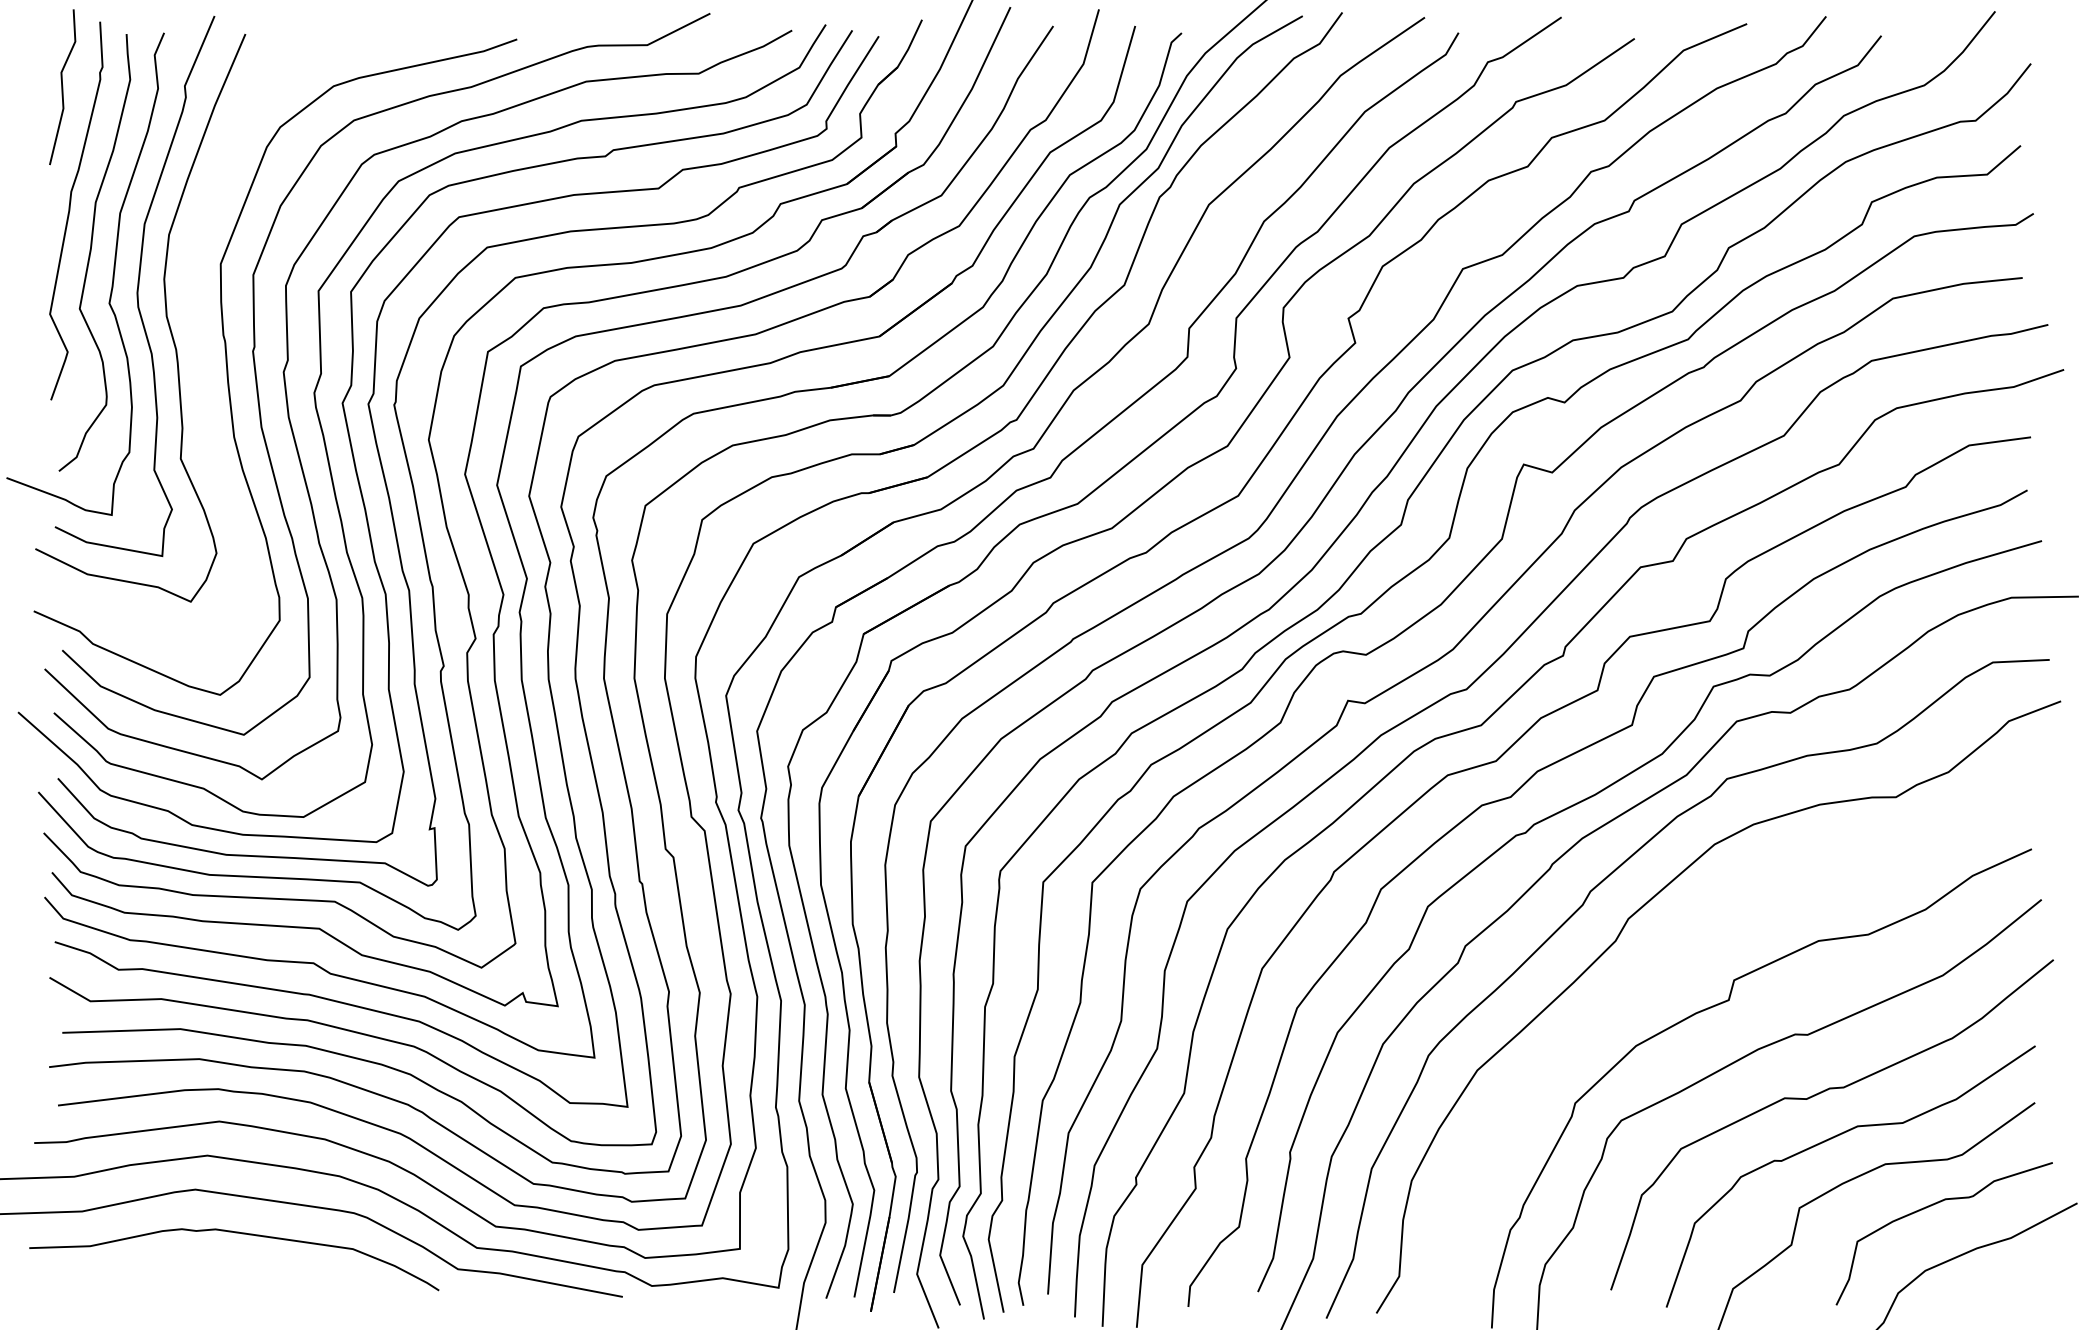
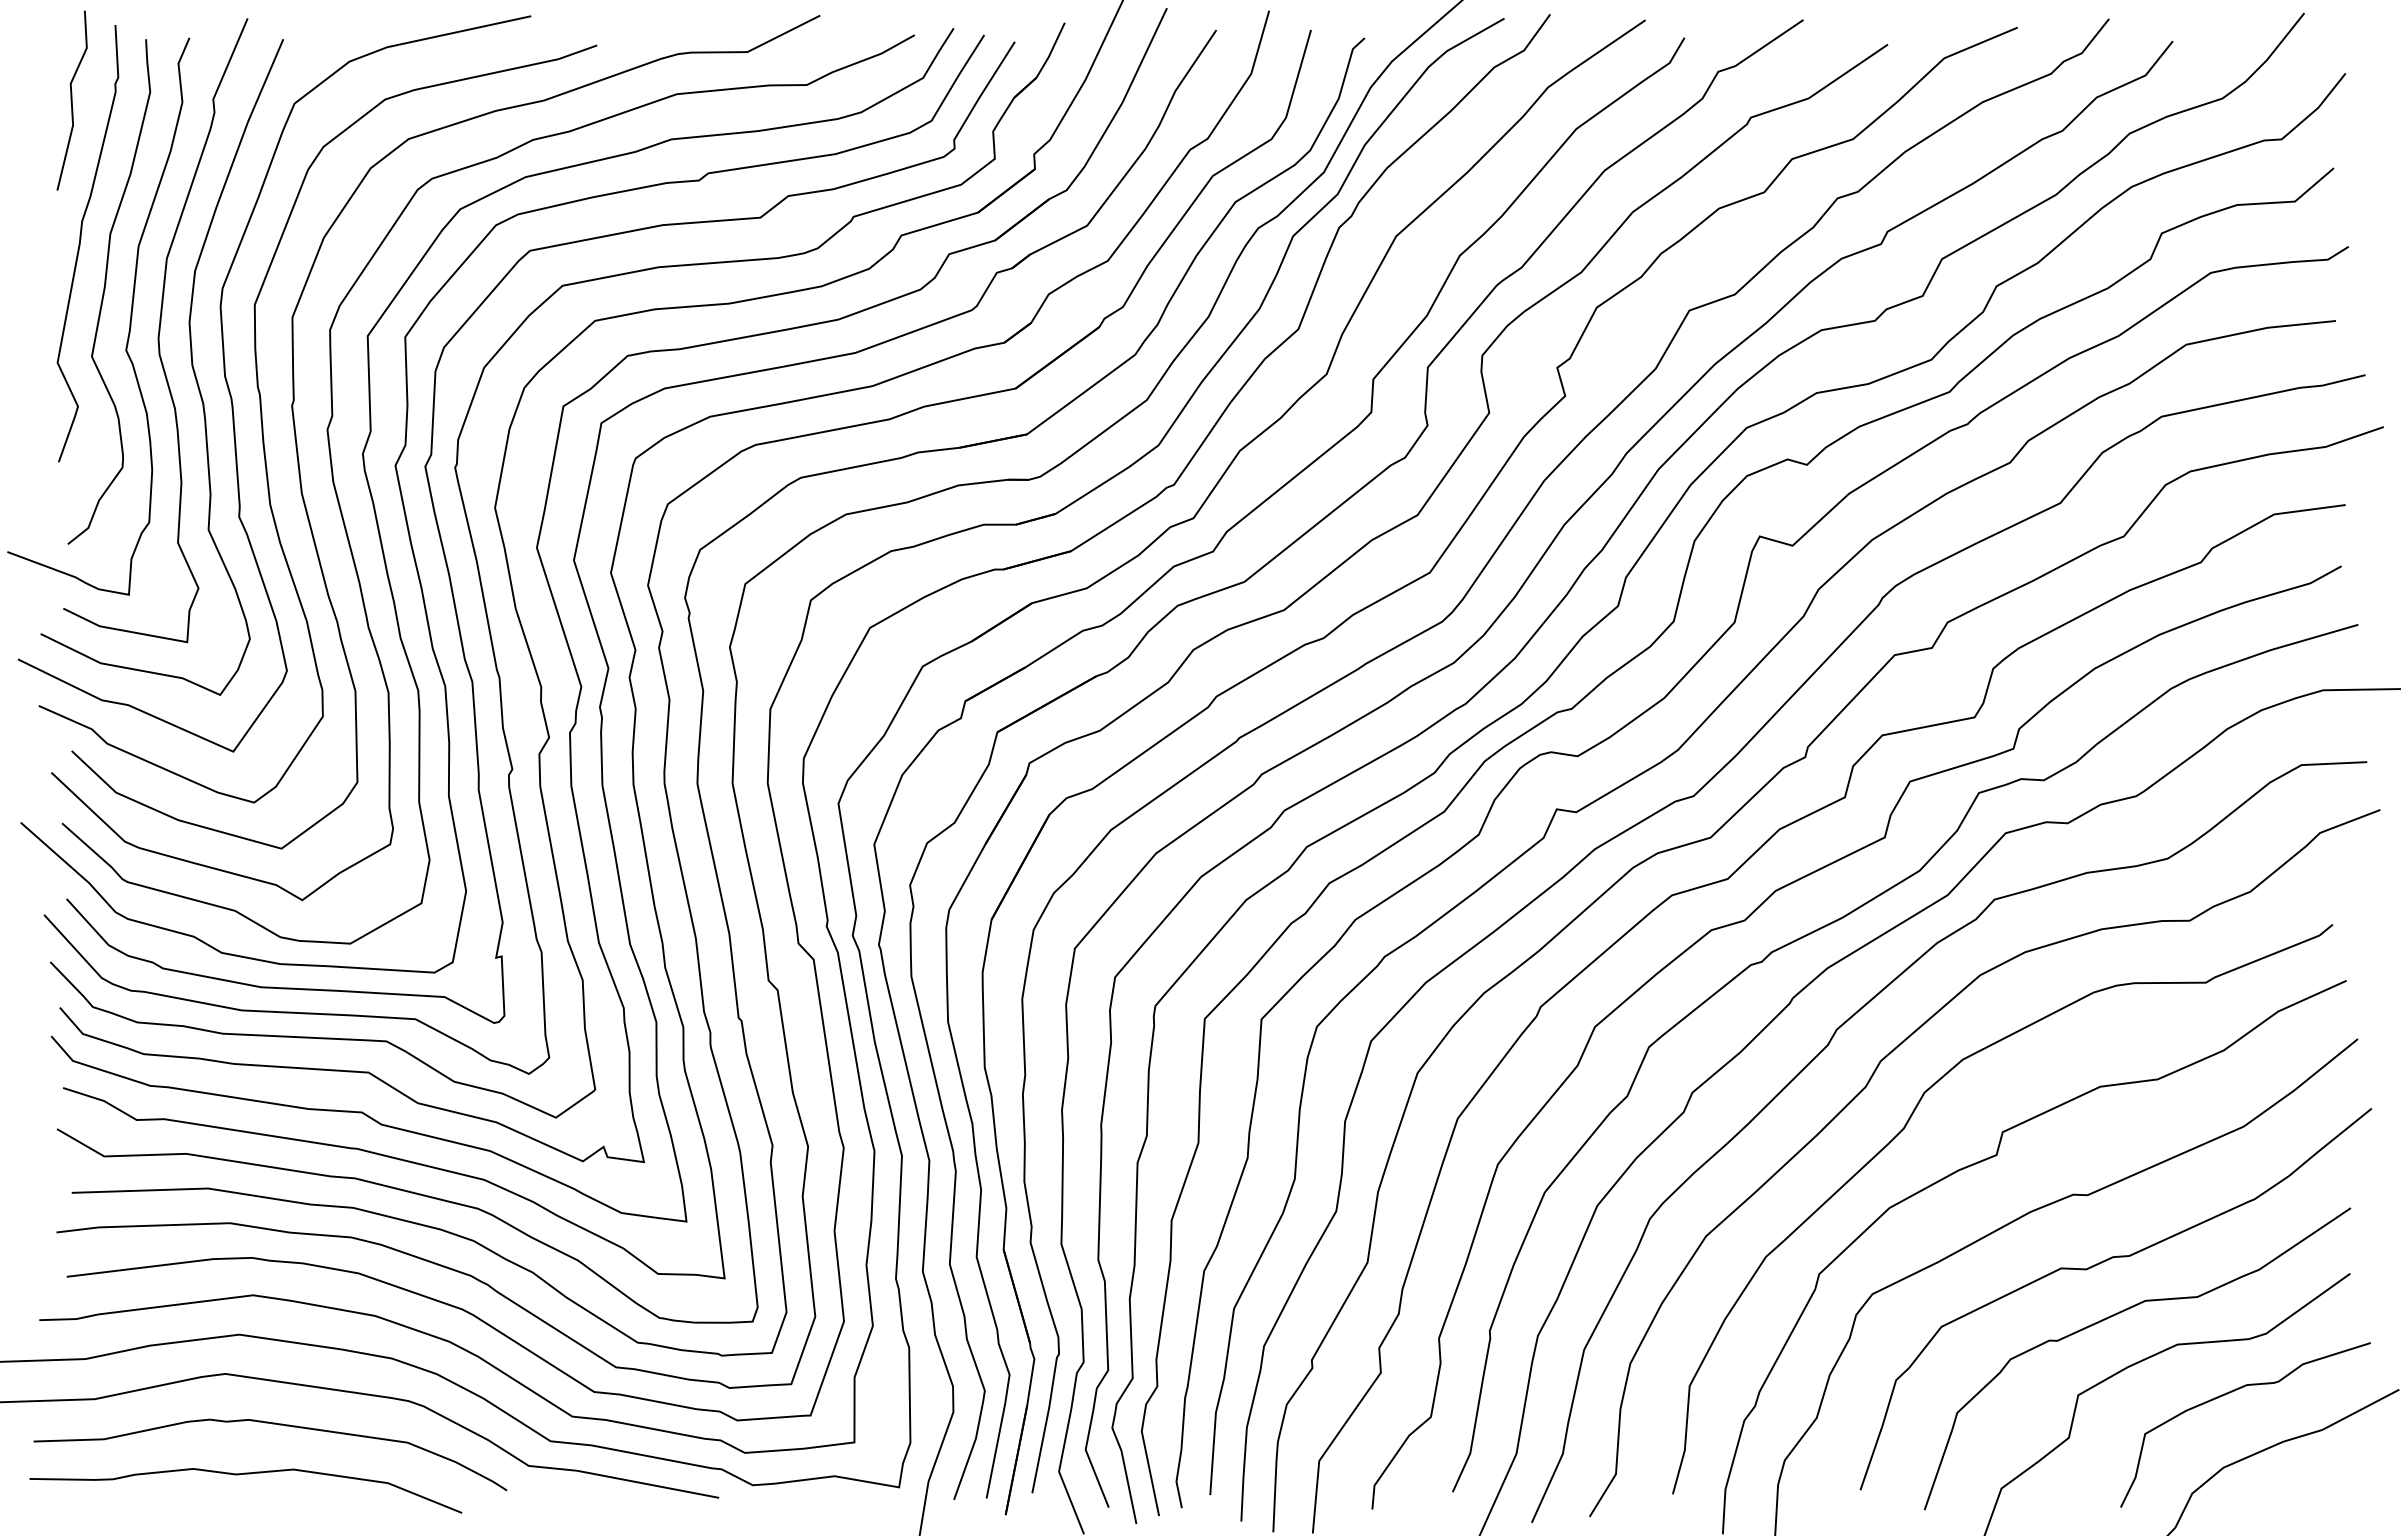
curve: (200, 340) -> (231, 393), added
curve: (1649, 977) -> (1904, 1128), added
curve: (210, 1277) -> (242, 1475), added

